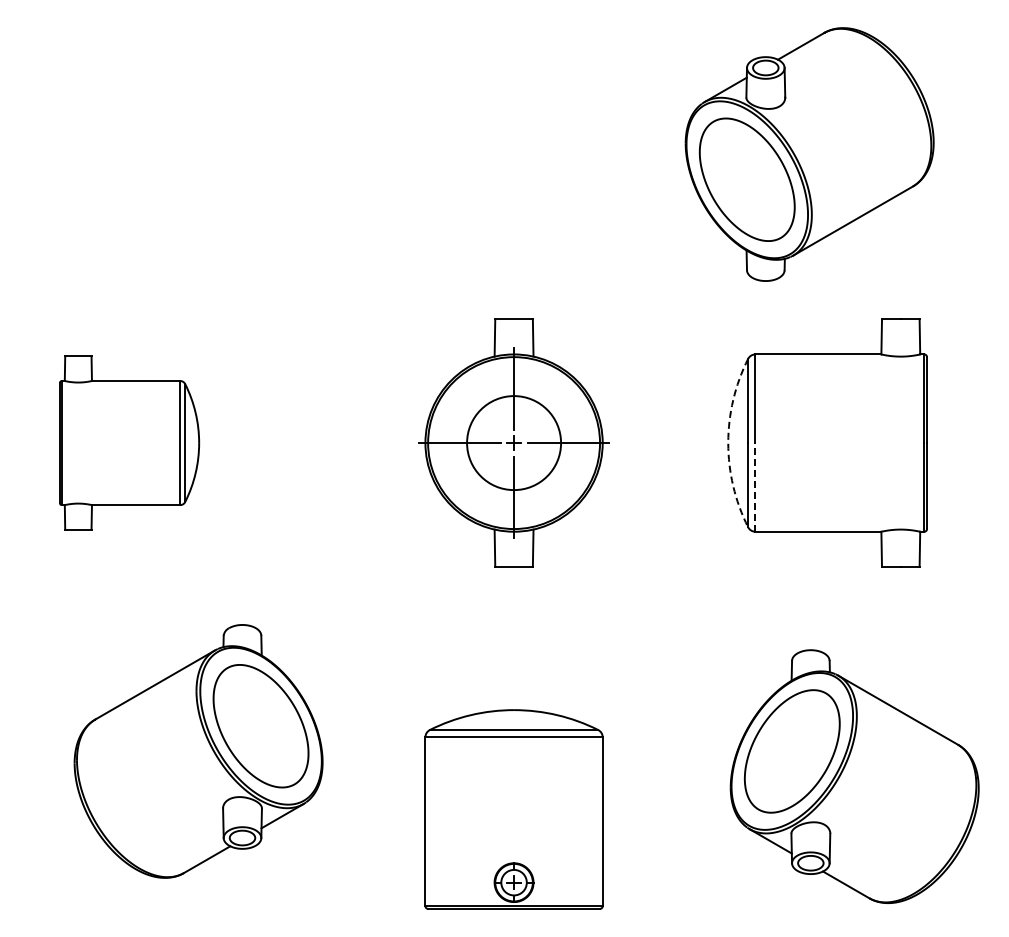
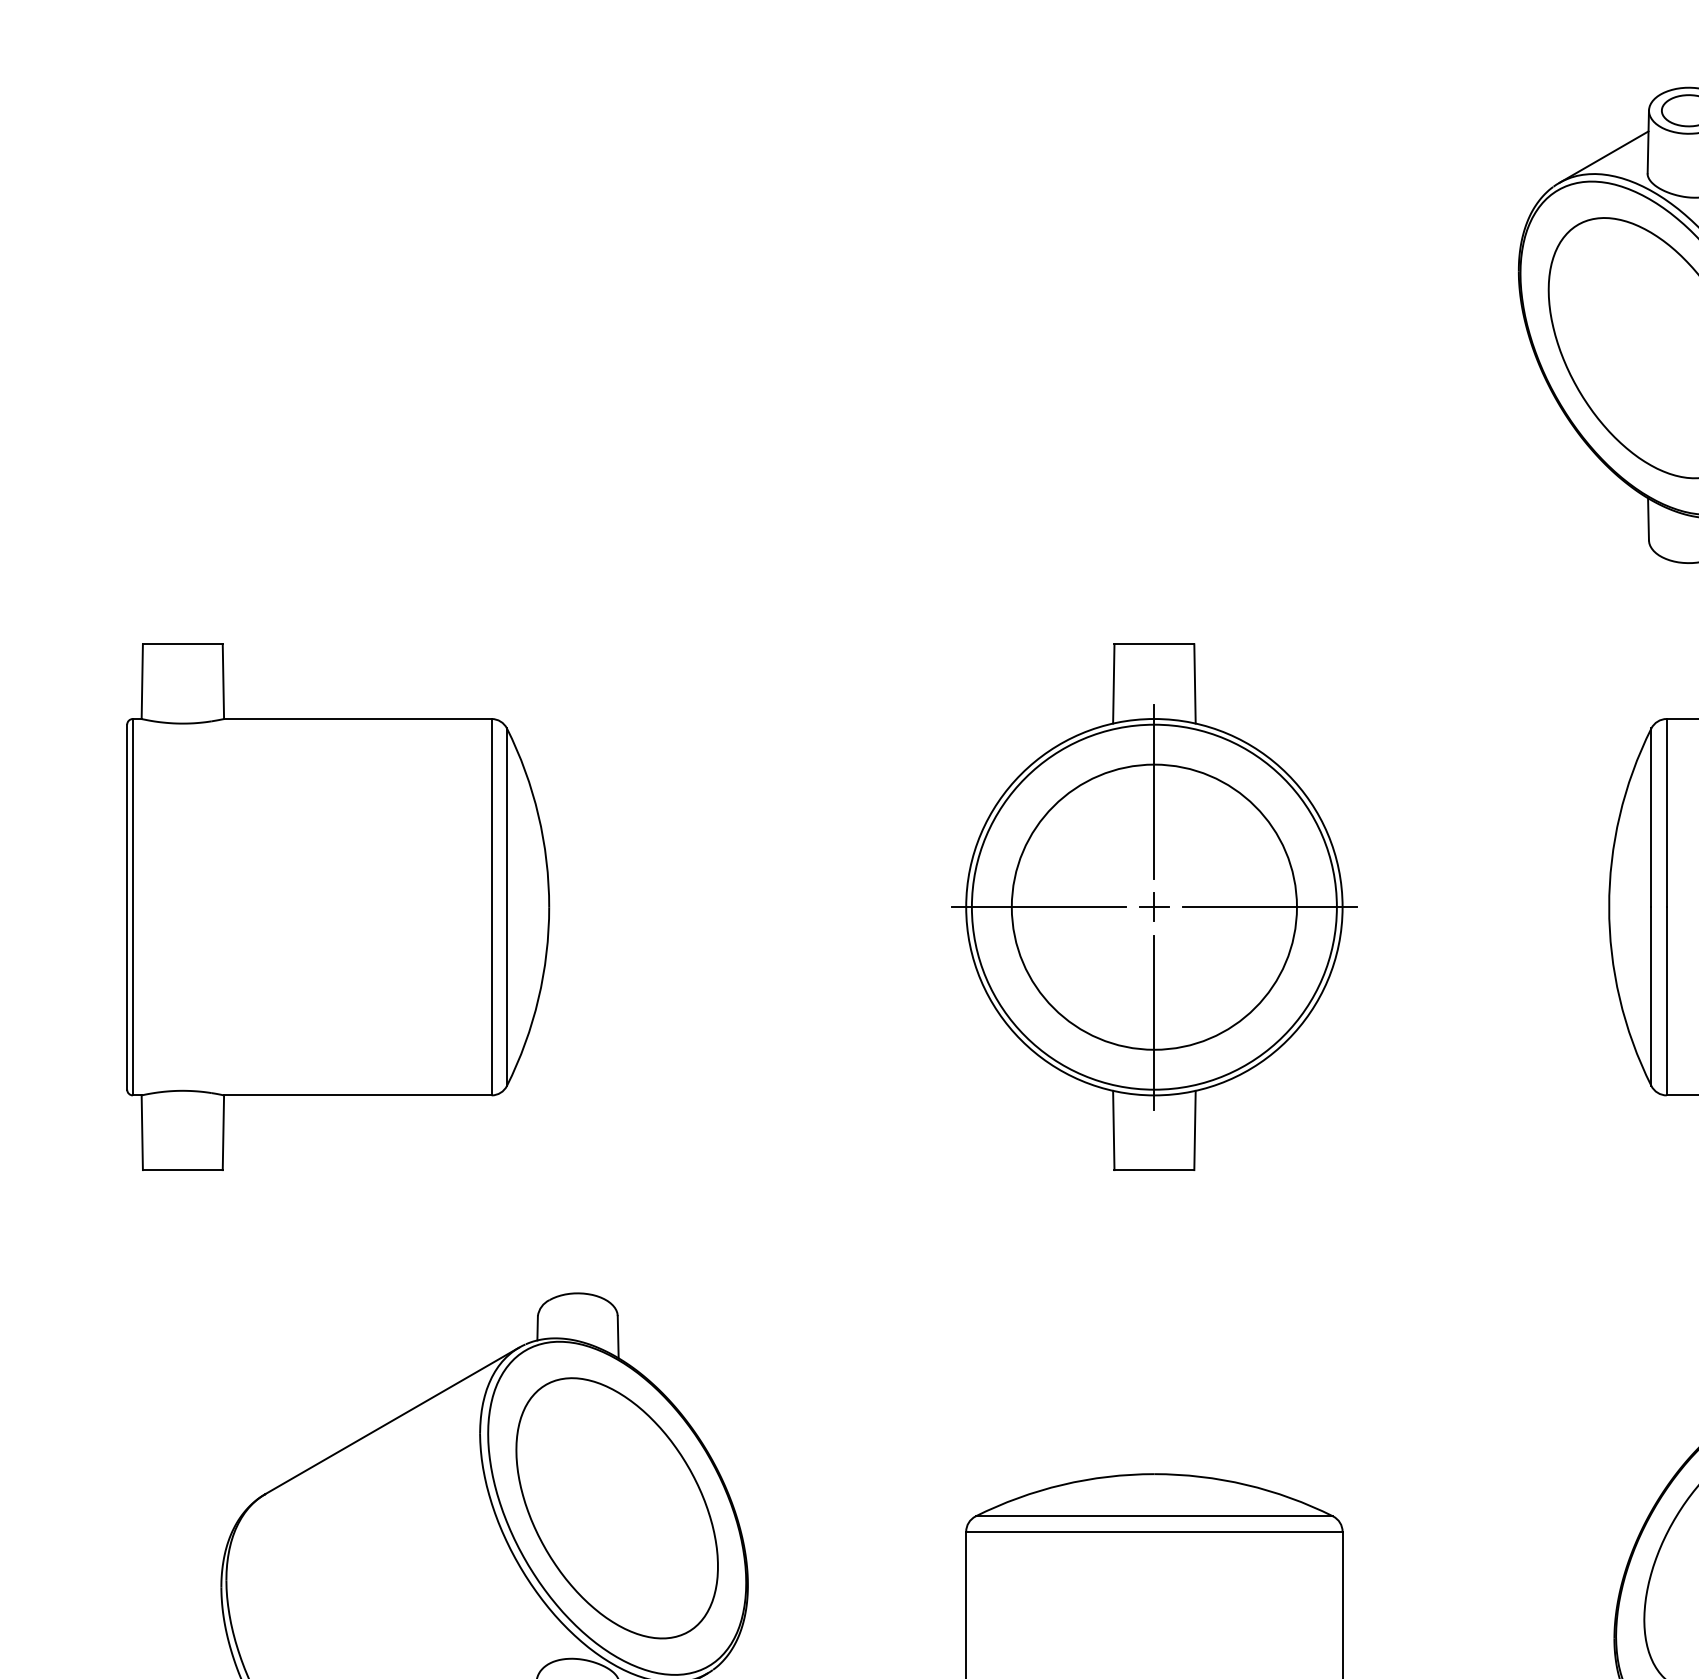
part: (129, 442) -> (337, 905), size x1.43
circle: (513, 442) -> (1153, 905), size x1.43
arc: (728, 443) -> (1609, 908), dashed -> solid
line: (755, 486) -> (1666, 999), dashed -> solid

